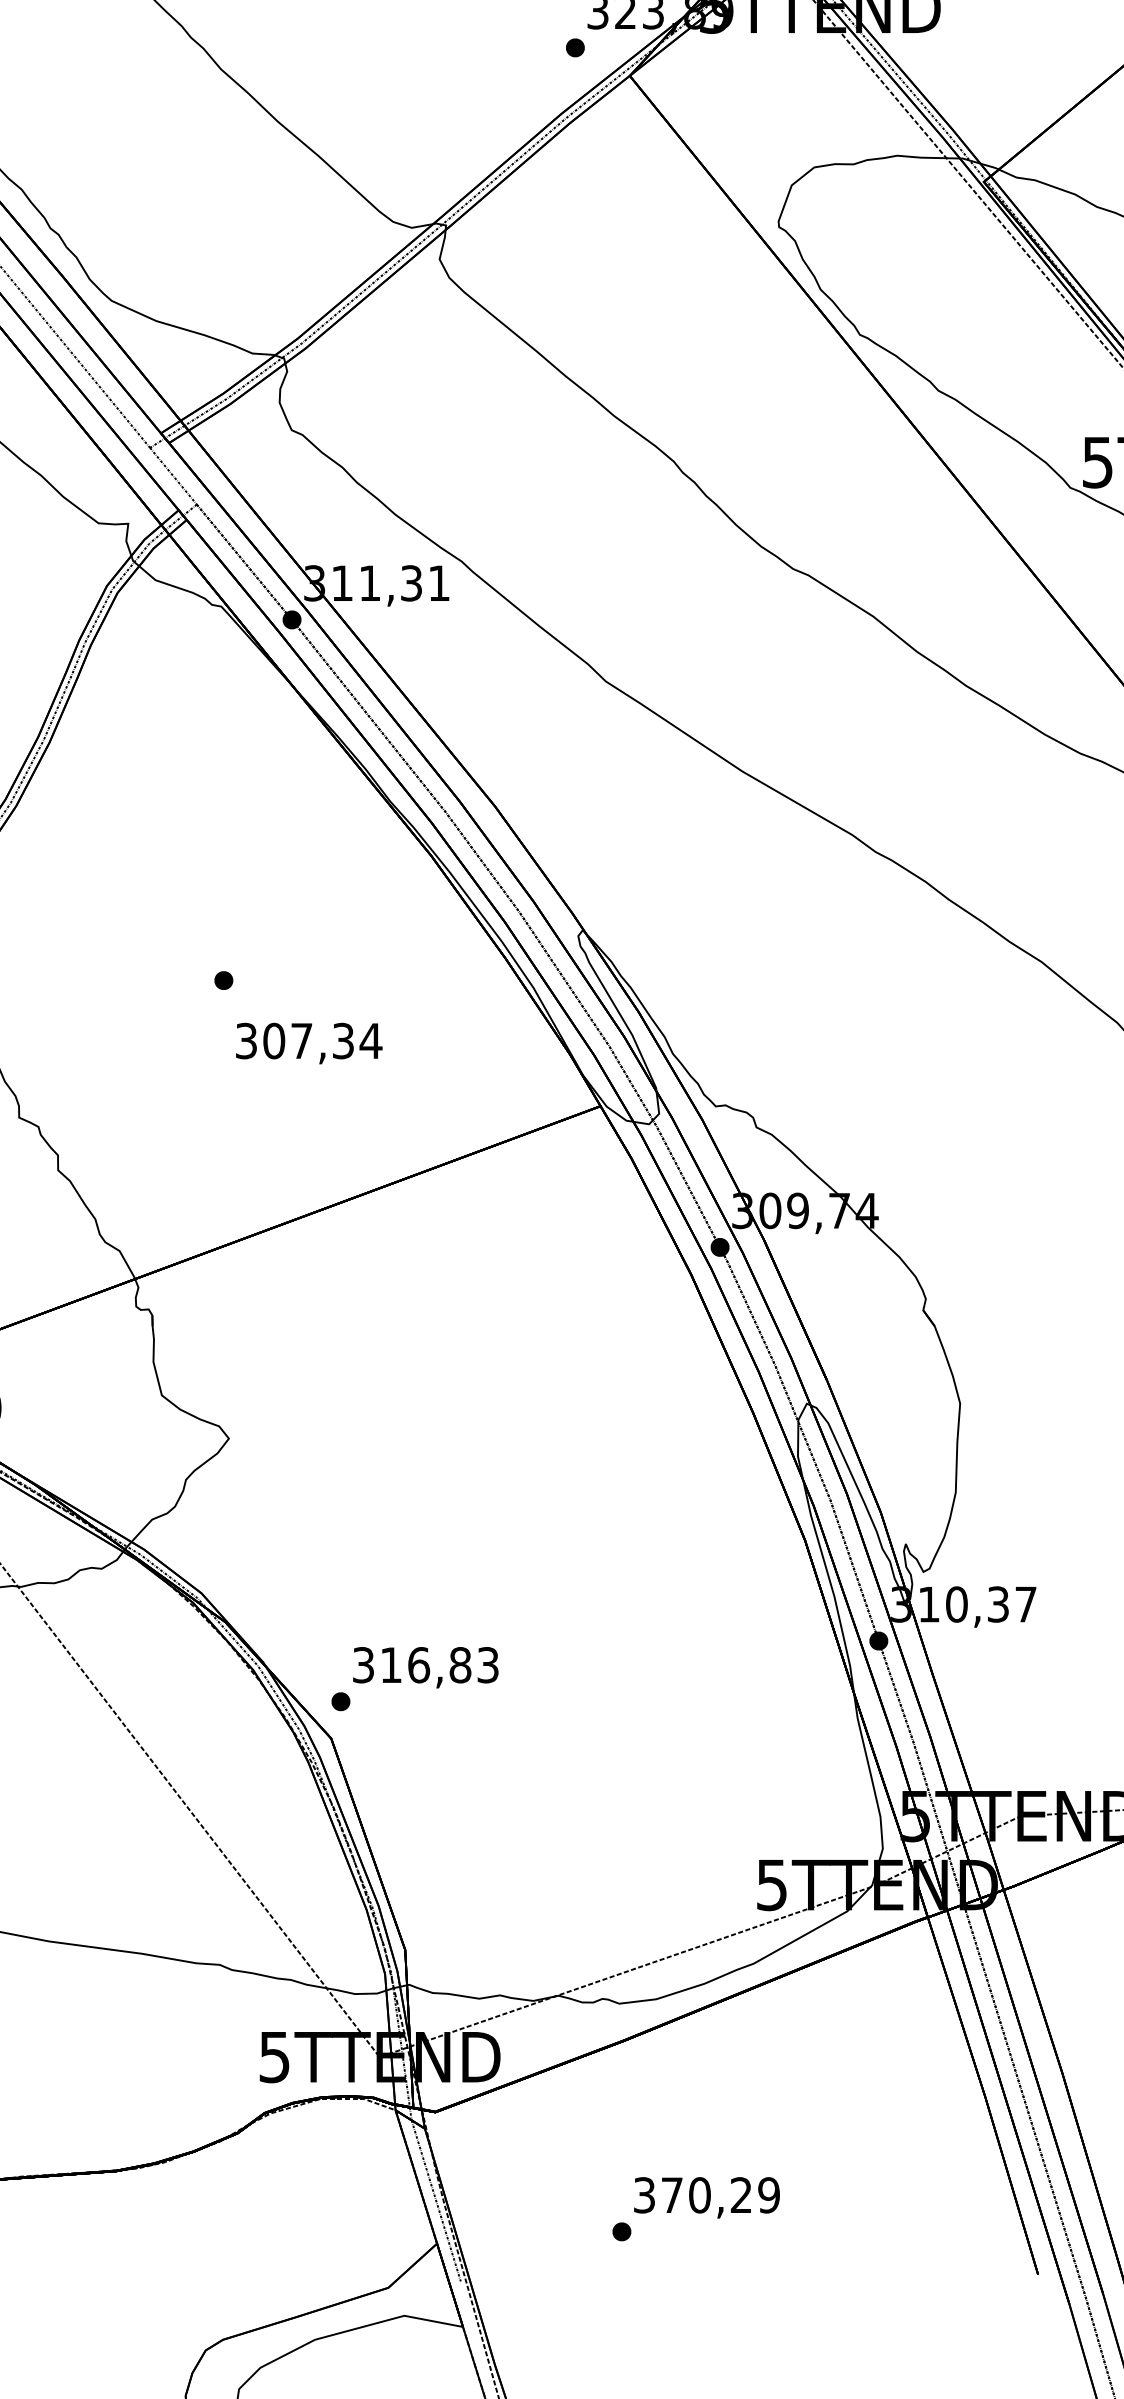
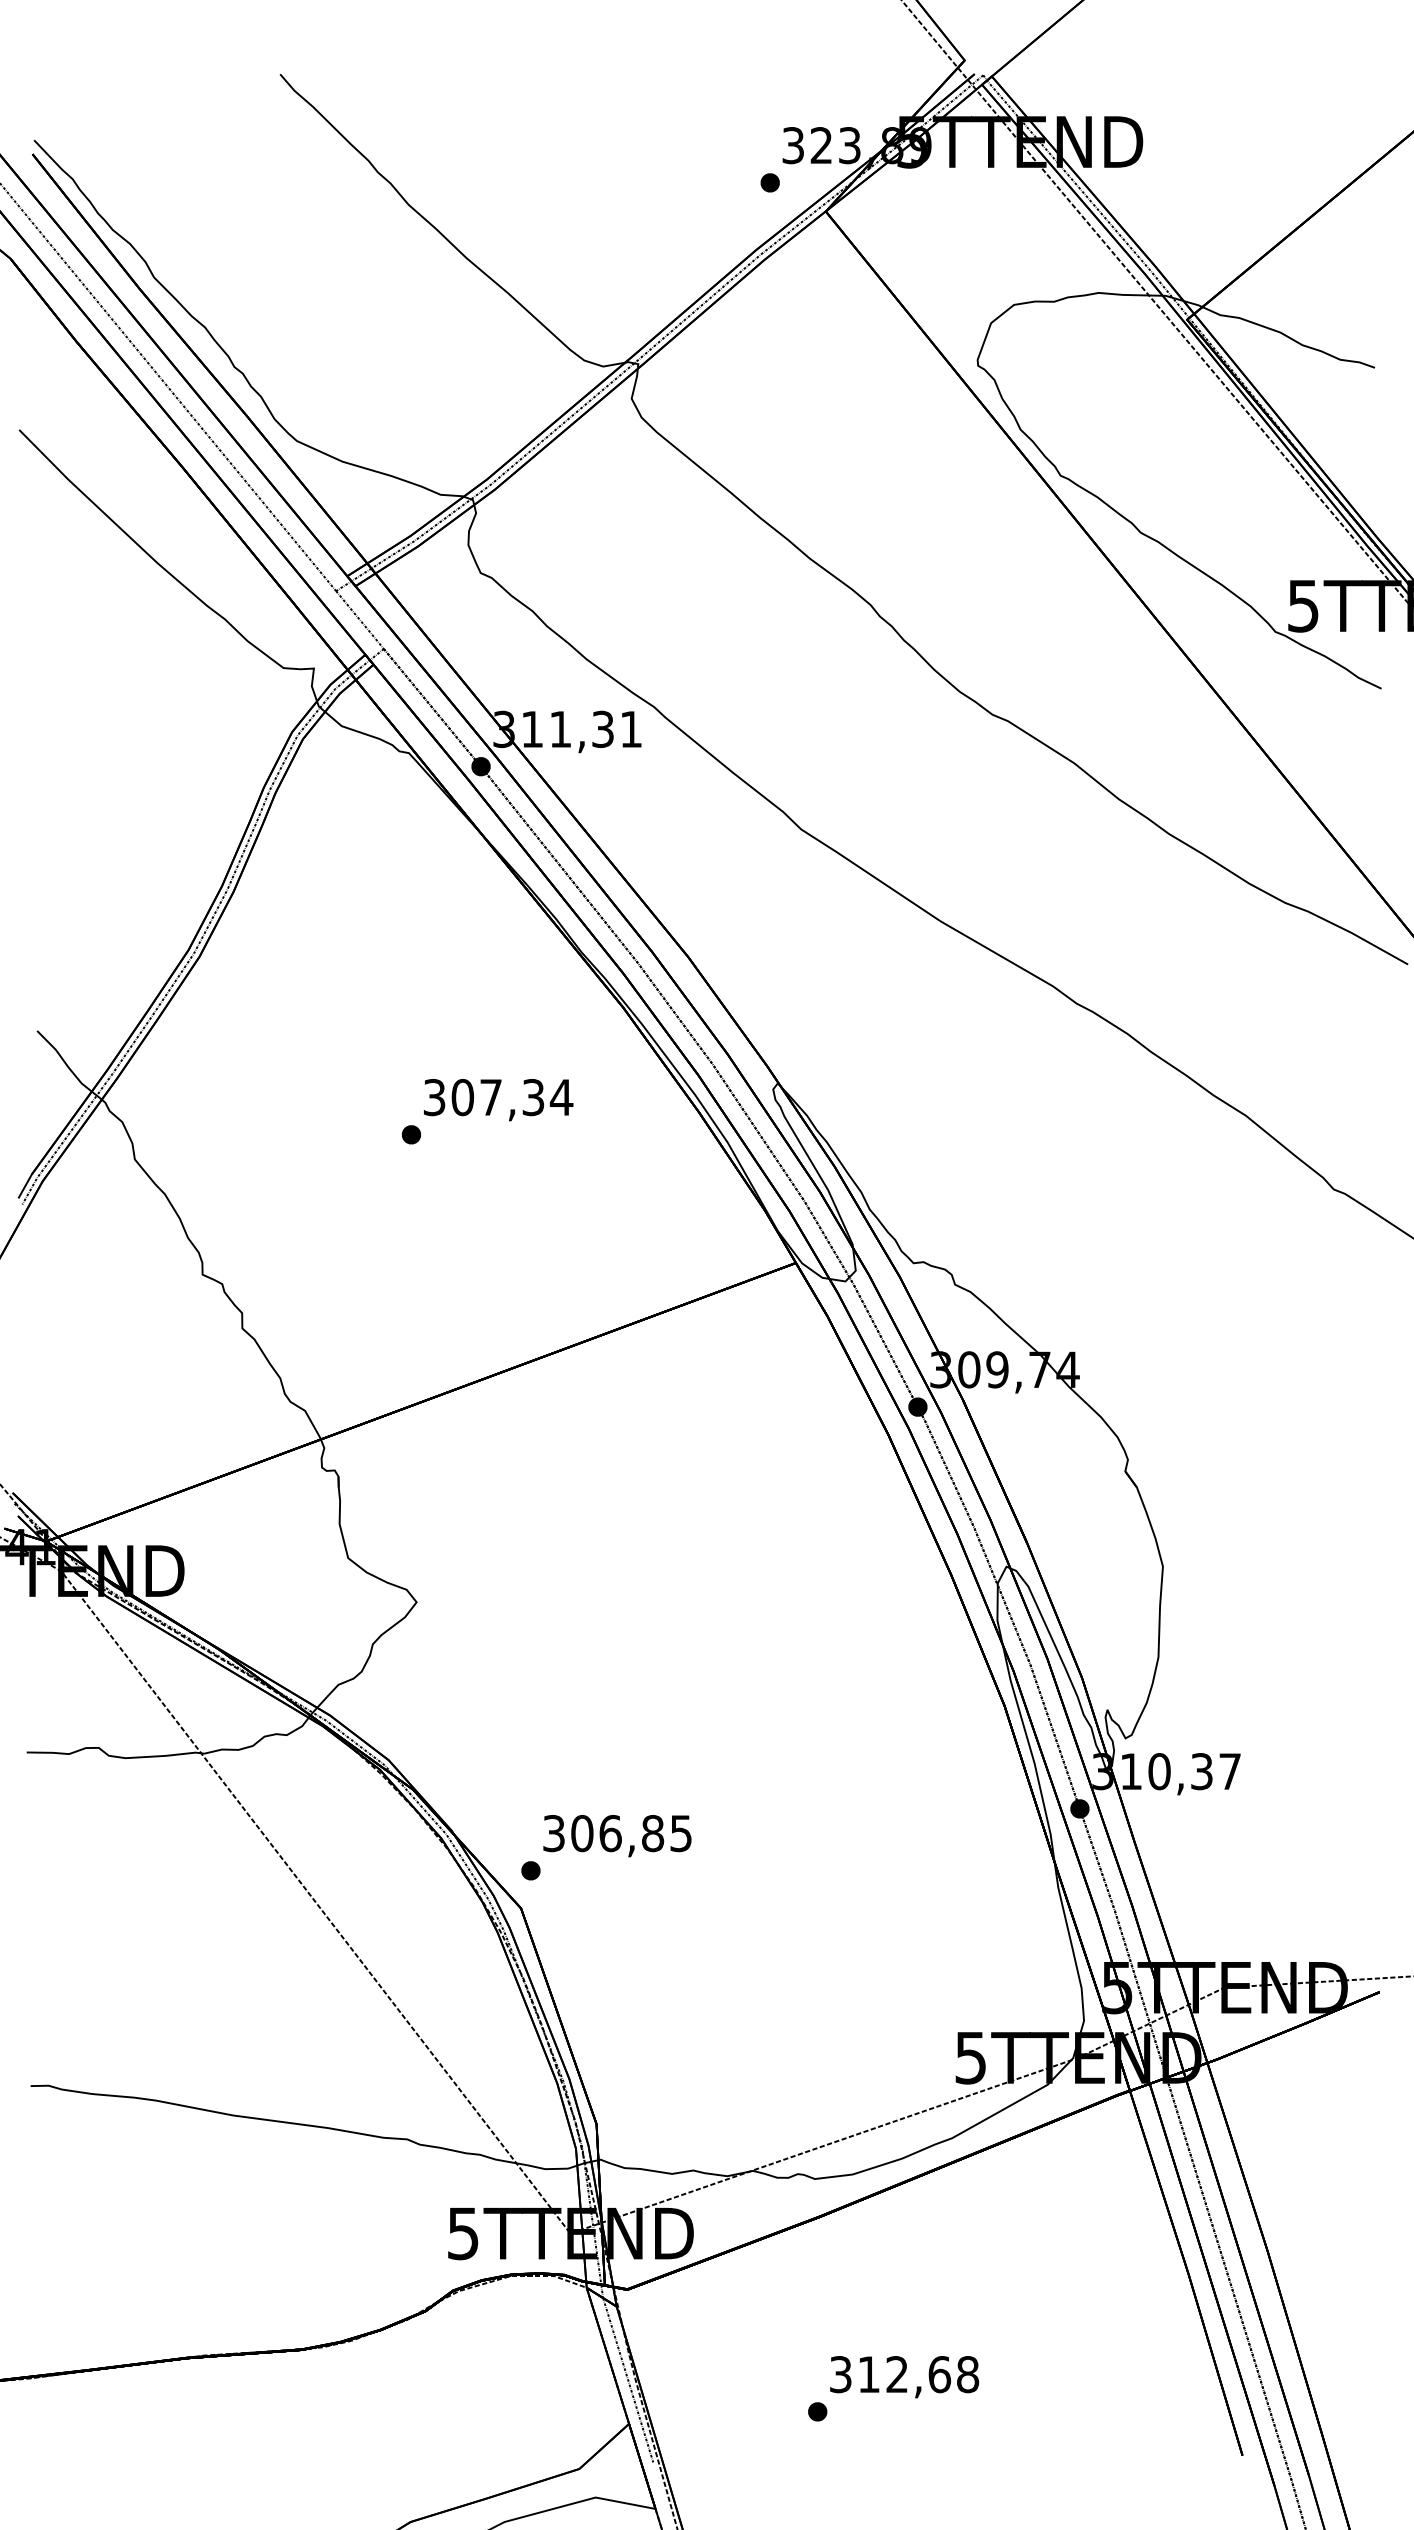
text: (309, 1043) -> (498, 1100), moved
text: (439, 1665) -> (631, 1833), 316,83 -> 306,85
text: (720, 2195) -> (918, 2374), 370,29 -> 312,68

